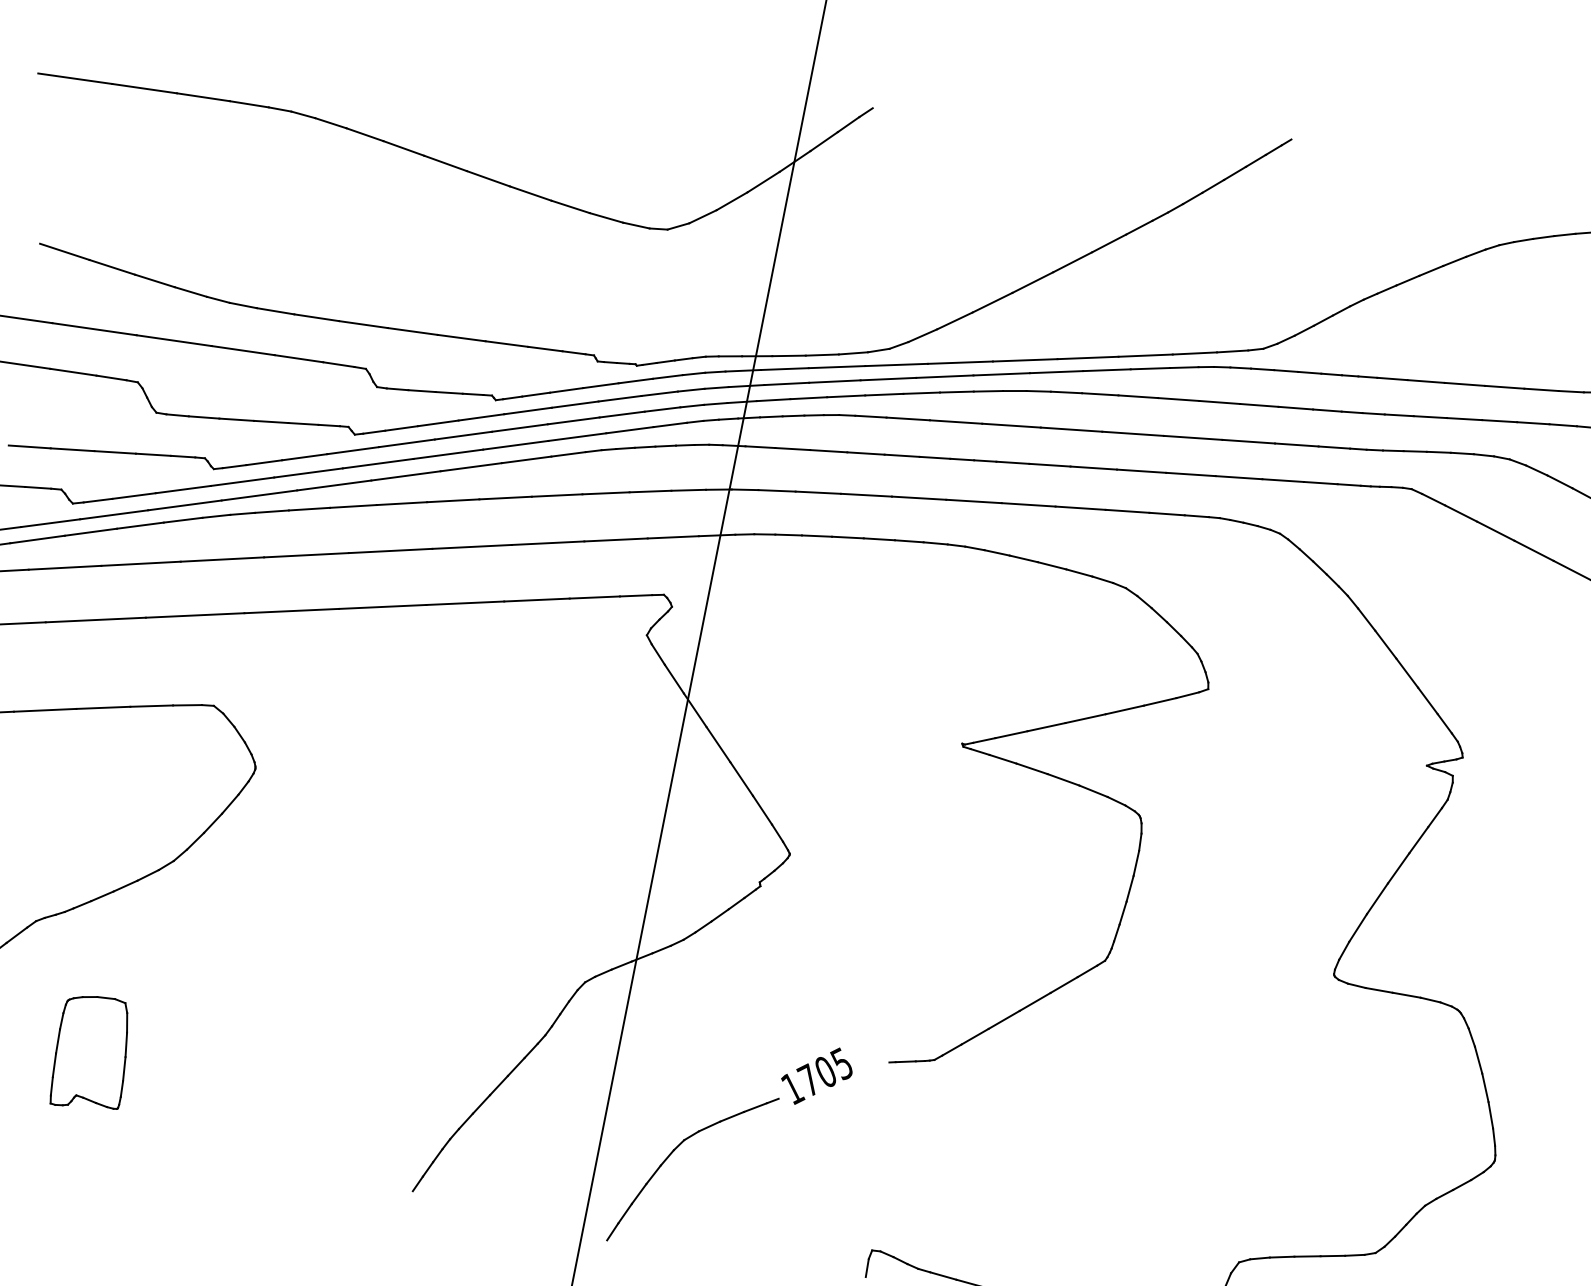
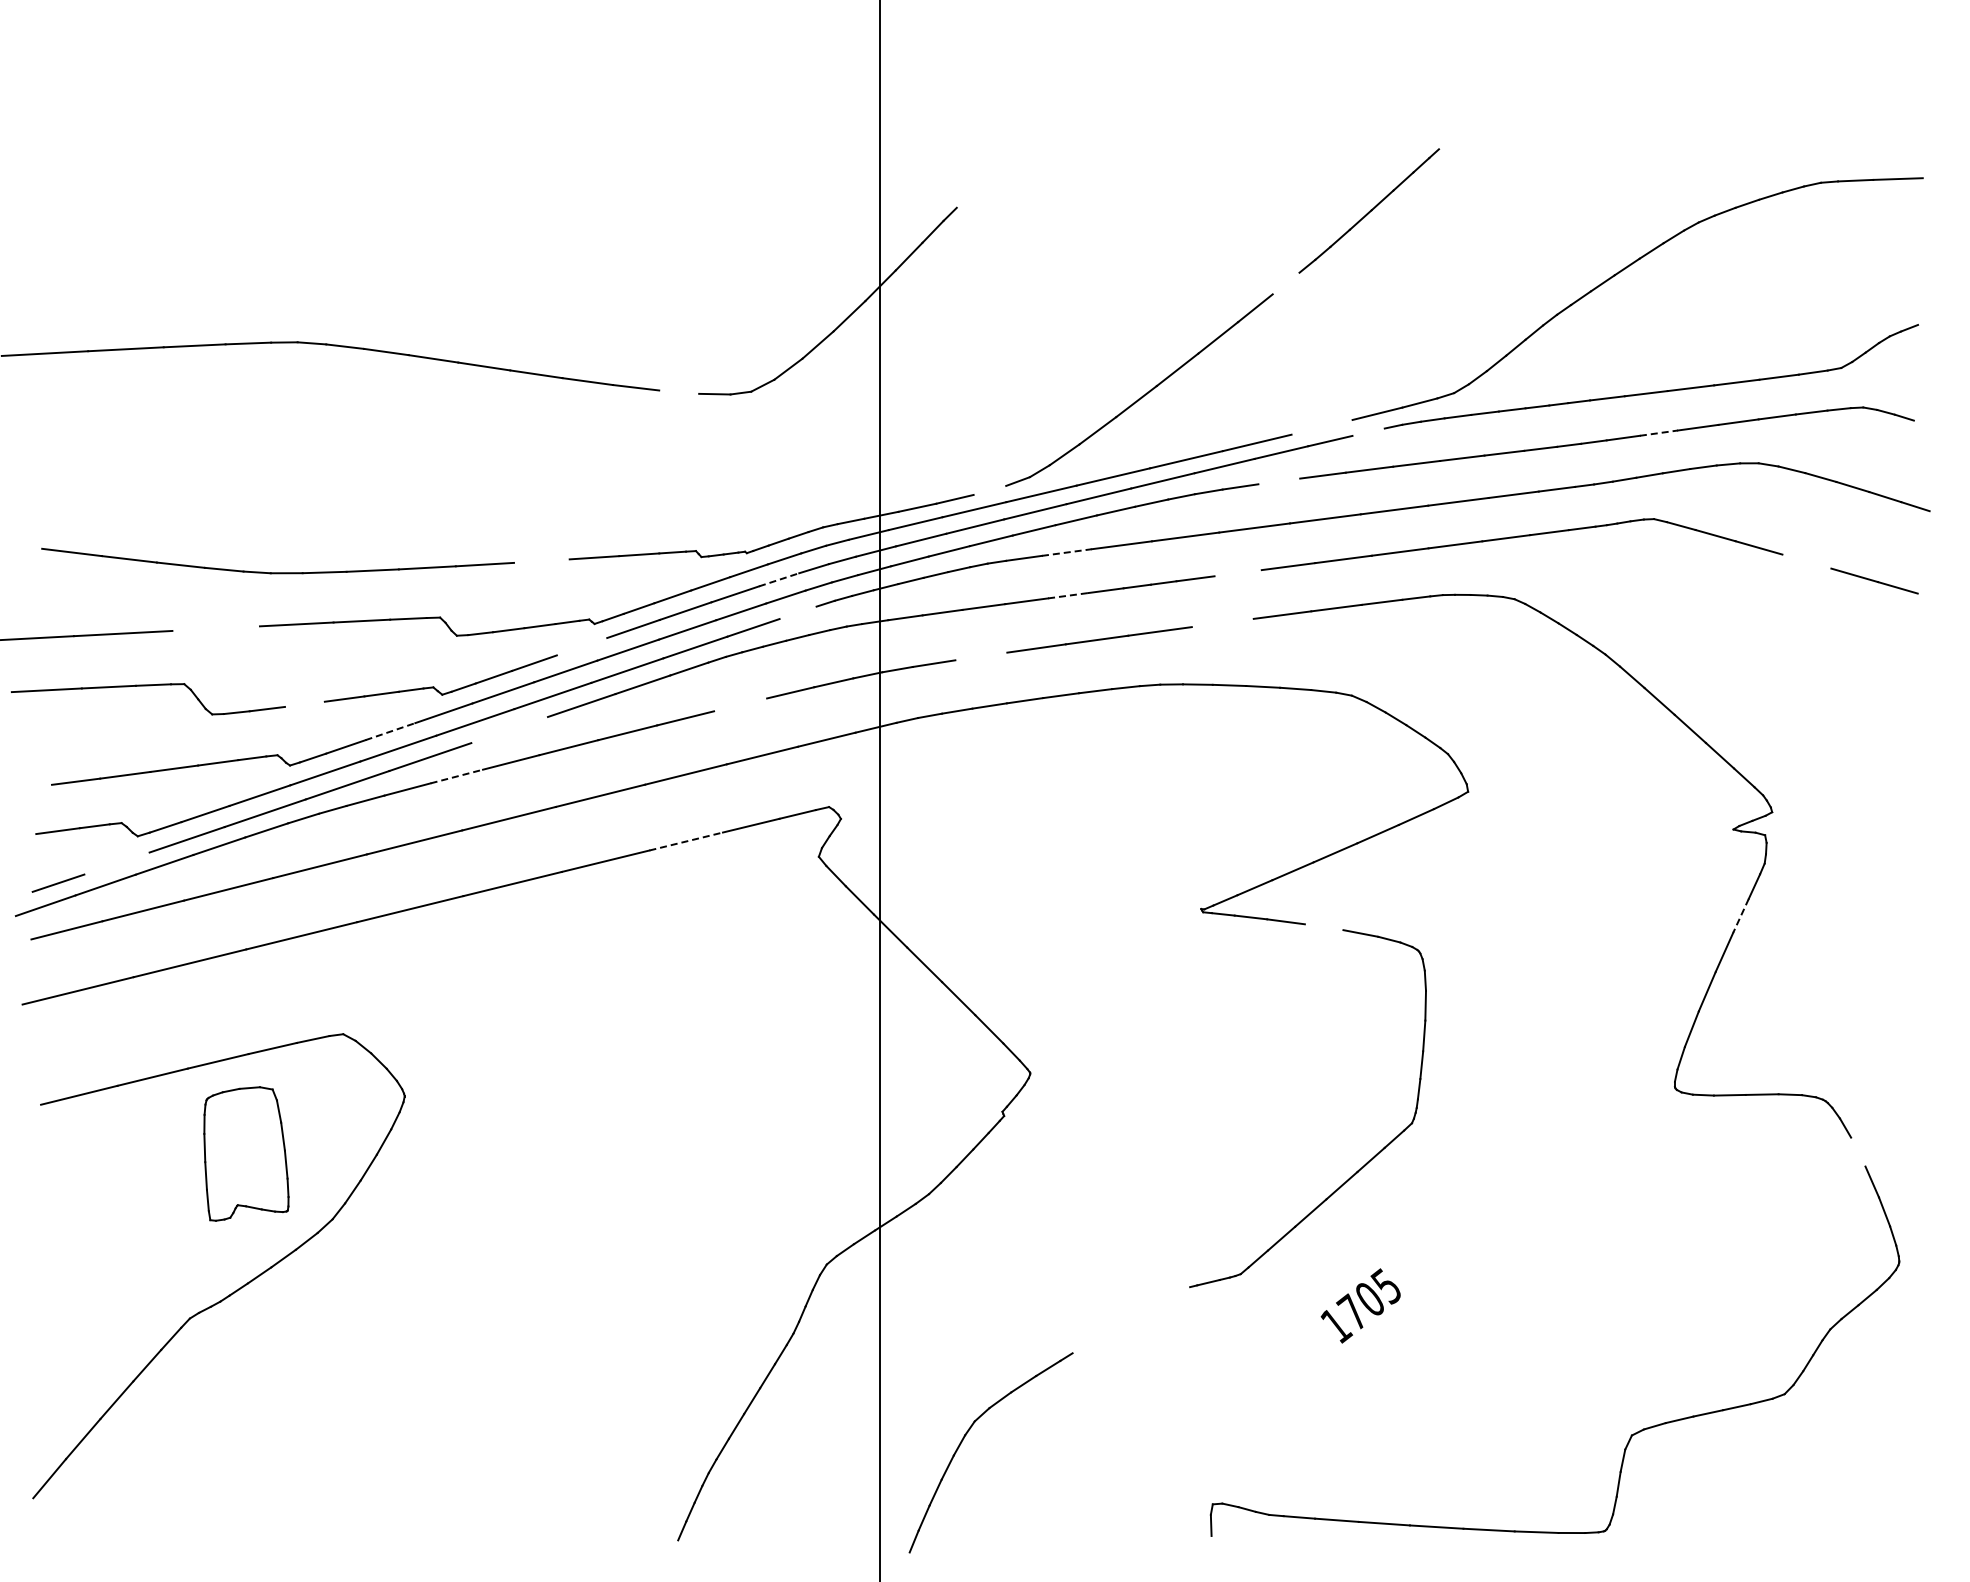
line: (606, 217) -> (679, 391), removed
line: (1138, 227) -> (1285, 283), removed
line: (461, 337) -> (541, 560), removed
line: (173, 340) -> (215, 628), removed
line: (853, 352) -> (989, 489), removed
line: (1145, 354) -> (1321, 426), removed
line: (1184, 366) -> (1368, 431), removed
line: (660, 393) -> (779, 579), solid -> dashed
line: (1100, 394) -> (1279, 481), removed
line: (480, 417) -> (581, 646), removed
line: (1430, 417) -> (1659, 433), solid -> dashed
line: (236, 418) -> (304, 703), removed
line: (908, 419) -> (1067, 552), solid -> dashed
line: (669, 424) -> (797, 612), removed
line: (902, 455) -> (1068, 595), solid -> dashed
line: (304, 457) -> (390, 731), solid -> dashed
line: (1049, 465) -> (1237, 573), removed
line: (405, 475) -> (509, 729), removed
line: (606, 492) -> (740, 704), removed
line: (818, 492) -> (981, 656), removed
line: (1028, 504) -> (1222, 622), removed
line: (353, 506) -> (457, 776), solid -> dashed
line: (50, 523) -> (116, 863), removed
line: (1533, 550) -> (1806, 561), removed
line: (537, 600) -> (686, 841), solid -> dashed
line: (1062, 779) -> (1323, 927), removed
line: (1419, 839) -> (1741, 915), solid -> dashed
part: (92, 1053) -> (246, 1153), moved
line: (1478, 1059) -> (1858, 1151), removed
text: (816, 1075) -> (1360, 1305), moved

